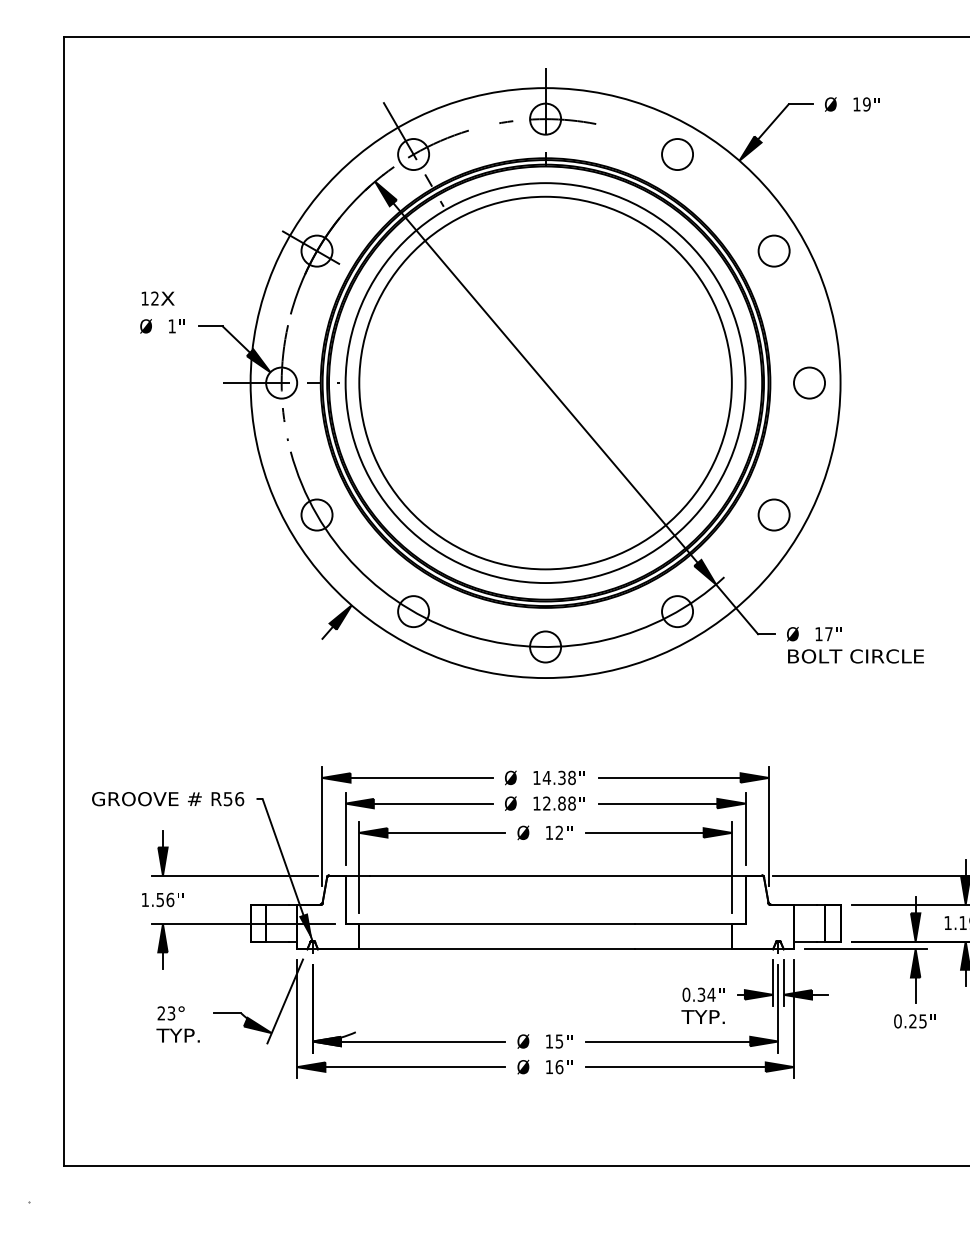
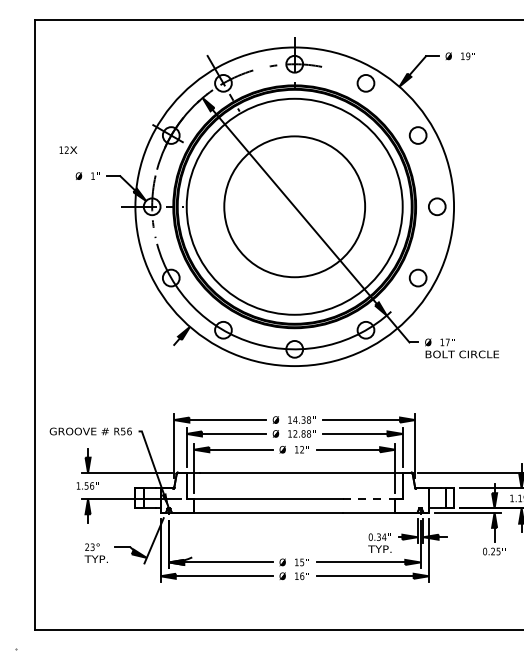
text: (158, 297) -> (68, 149), moved
circle: (545, 382) -> (294, 206), size x0.7
line: (684, 924) -> (369, 499), solid -> dashed

